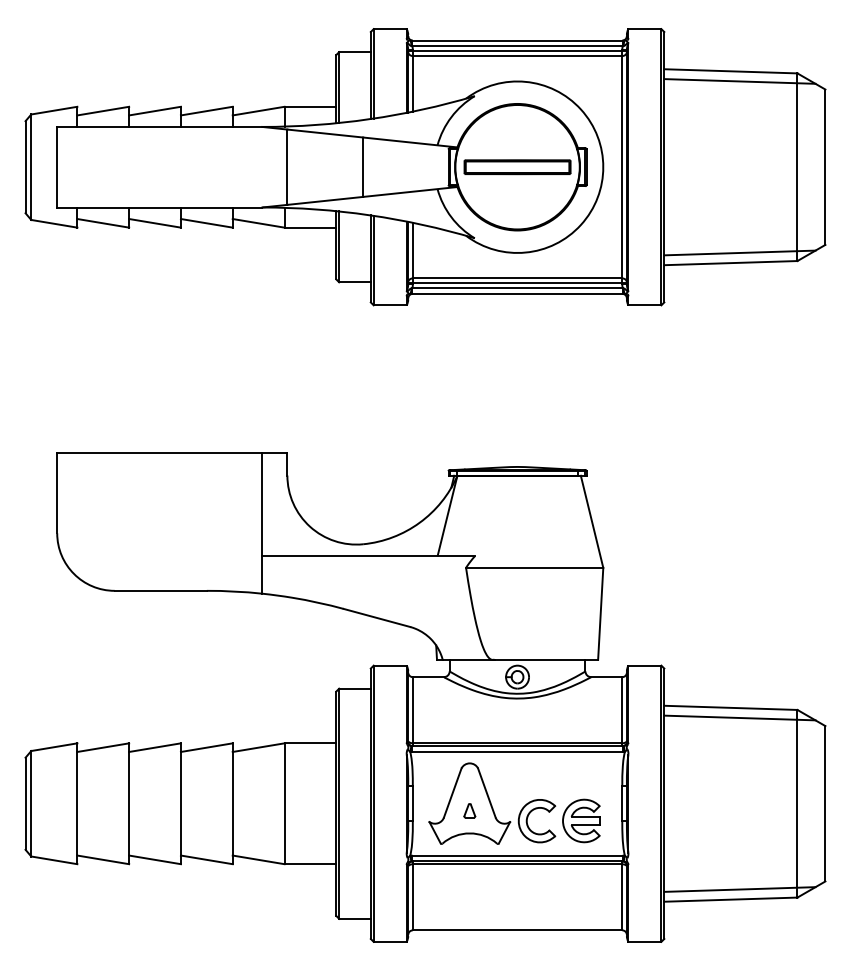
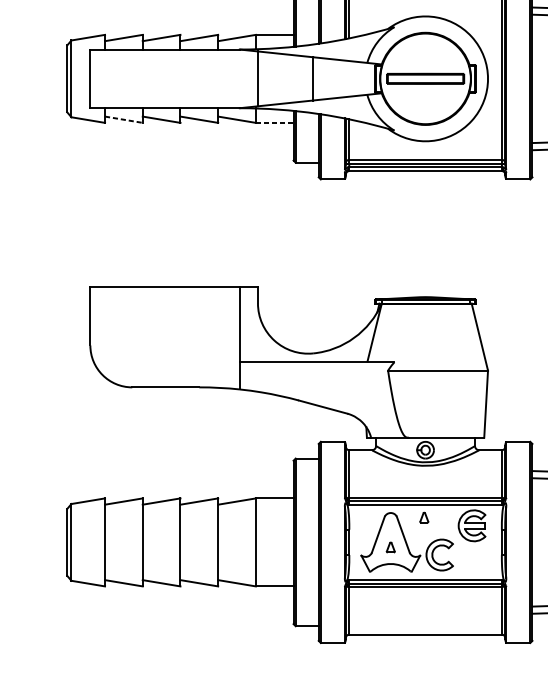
line: (103, 223) -> (124, 119), solid -> dashed
line: (310, 227) -> (274, 122), solid -> dashed
part: (515, 769) -> (424, 517), added
part: (581, 820) -> (472, 525), moved

